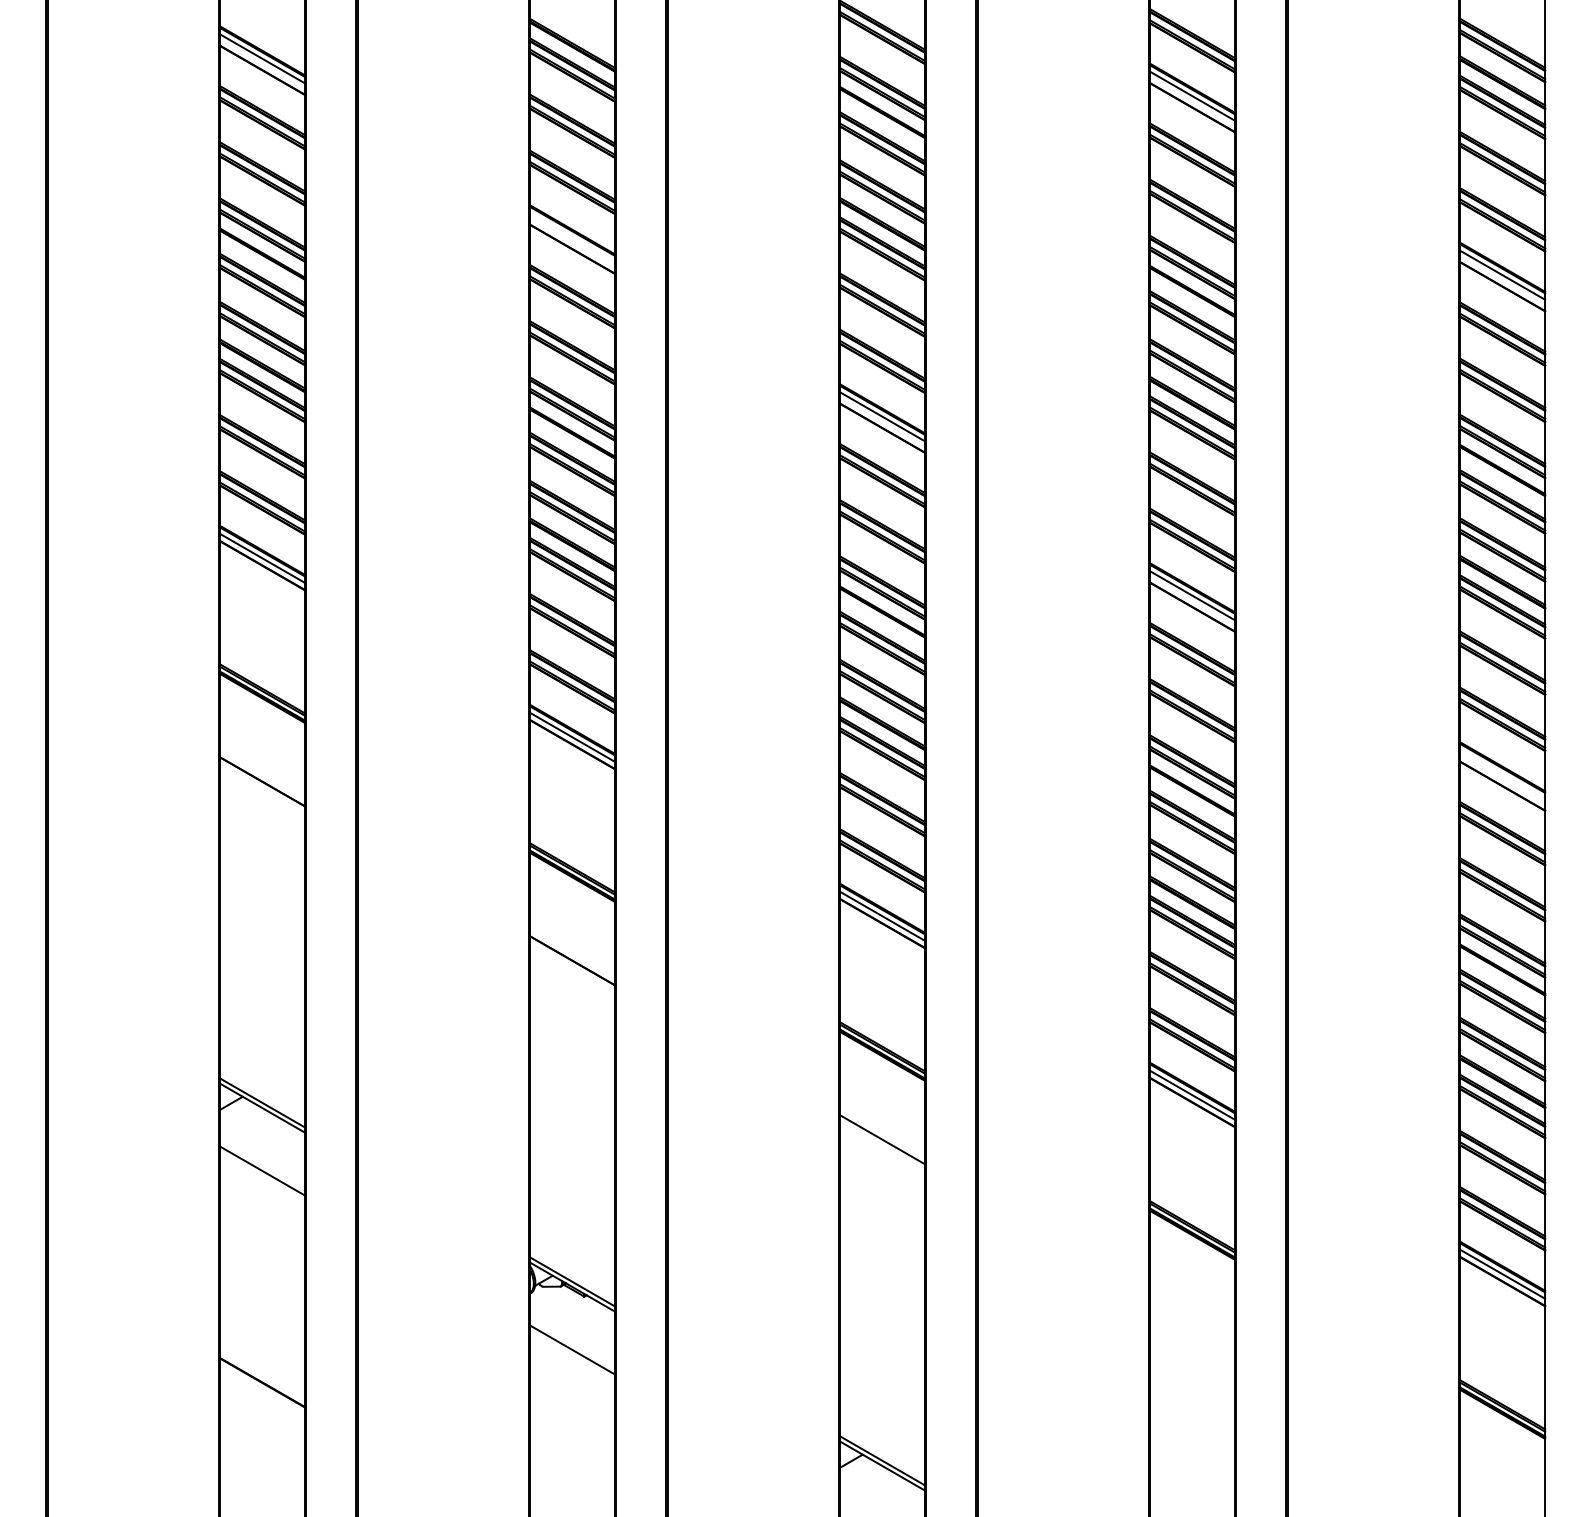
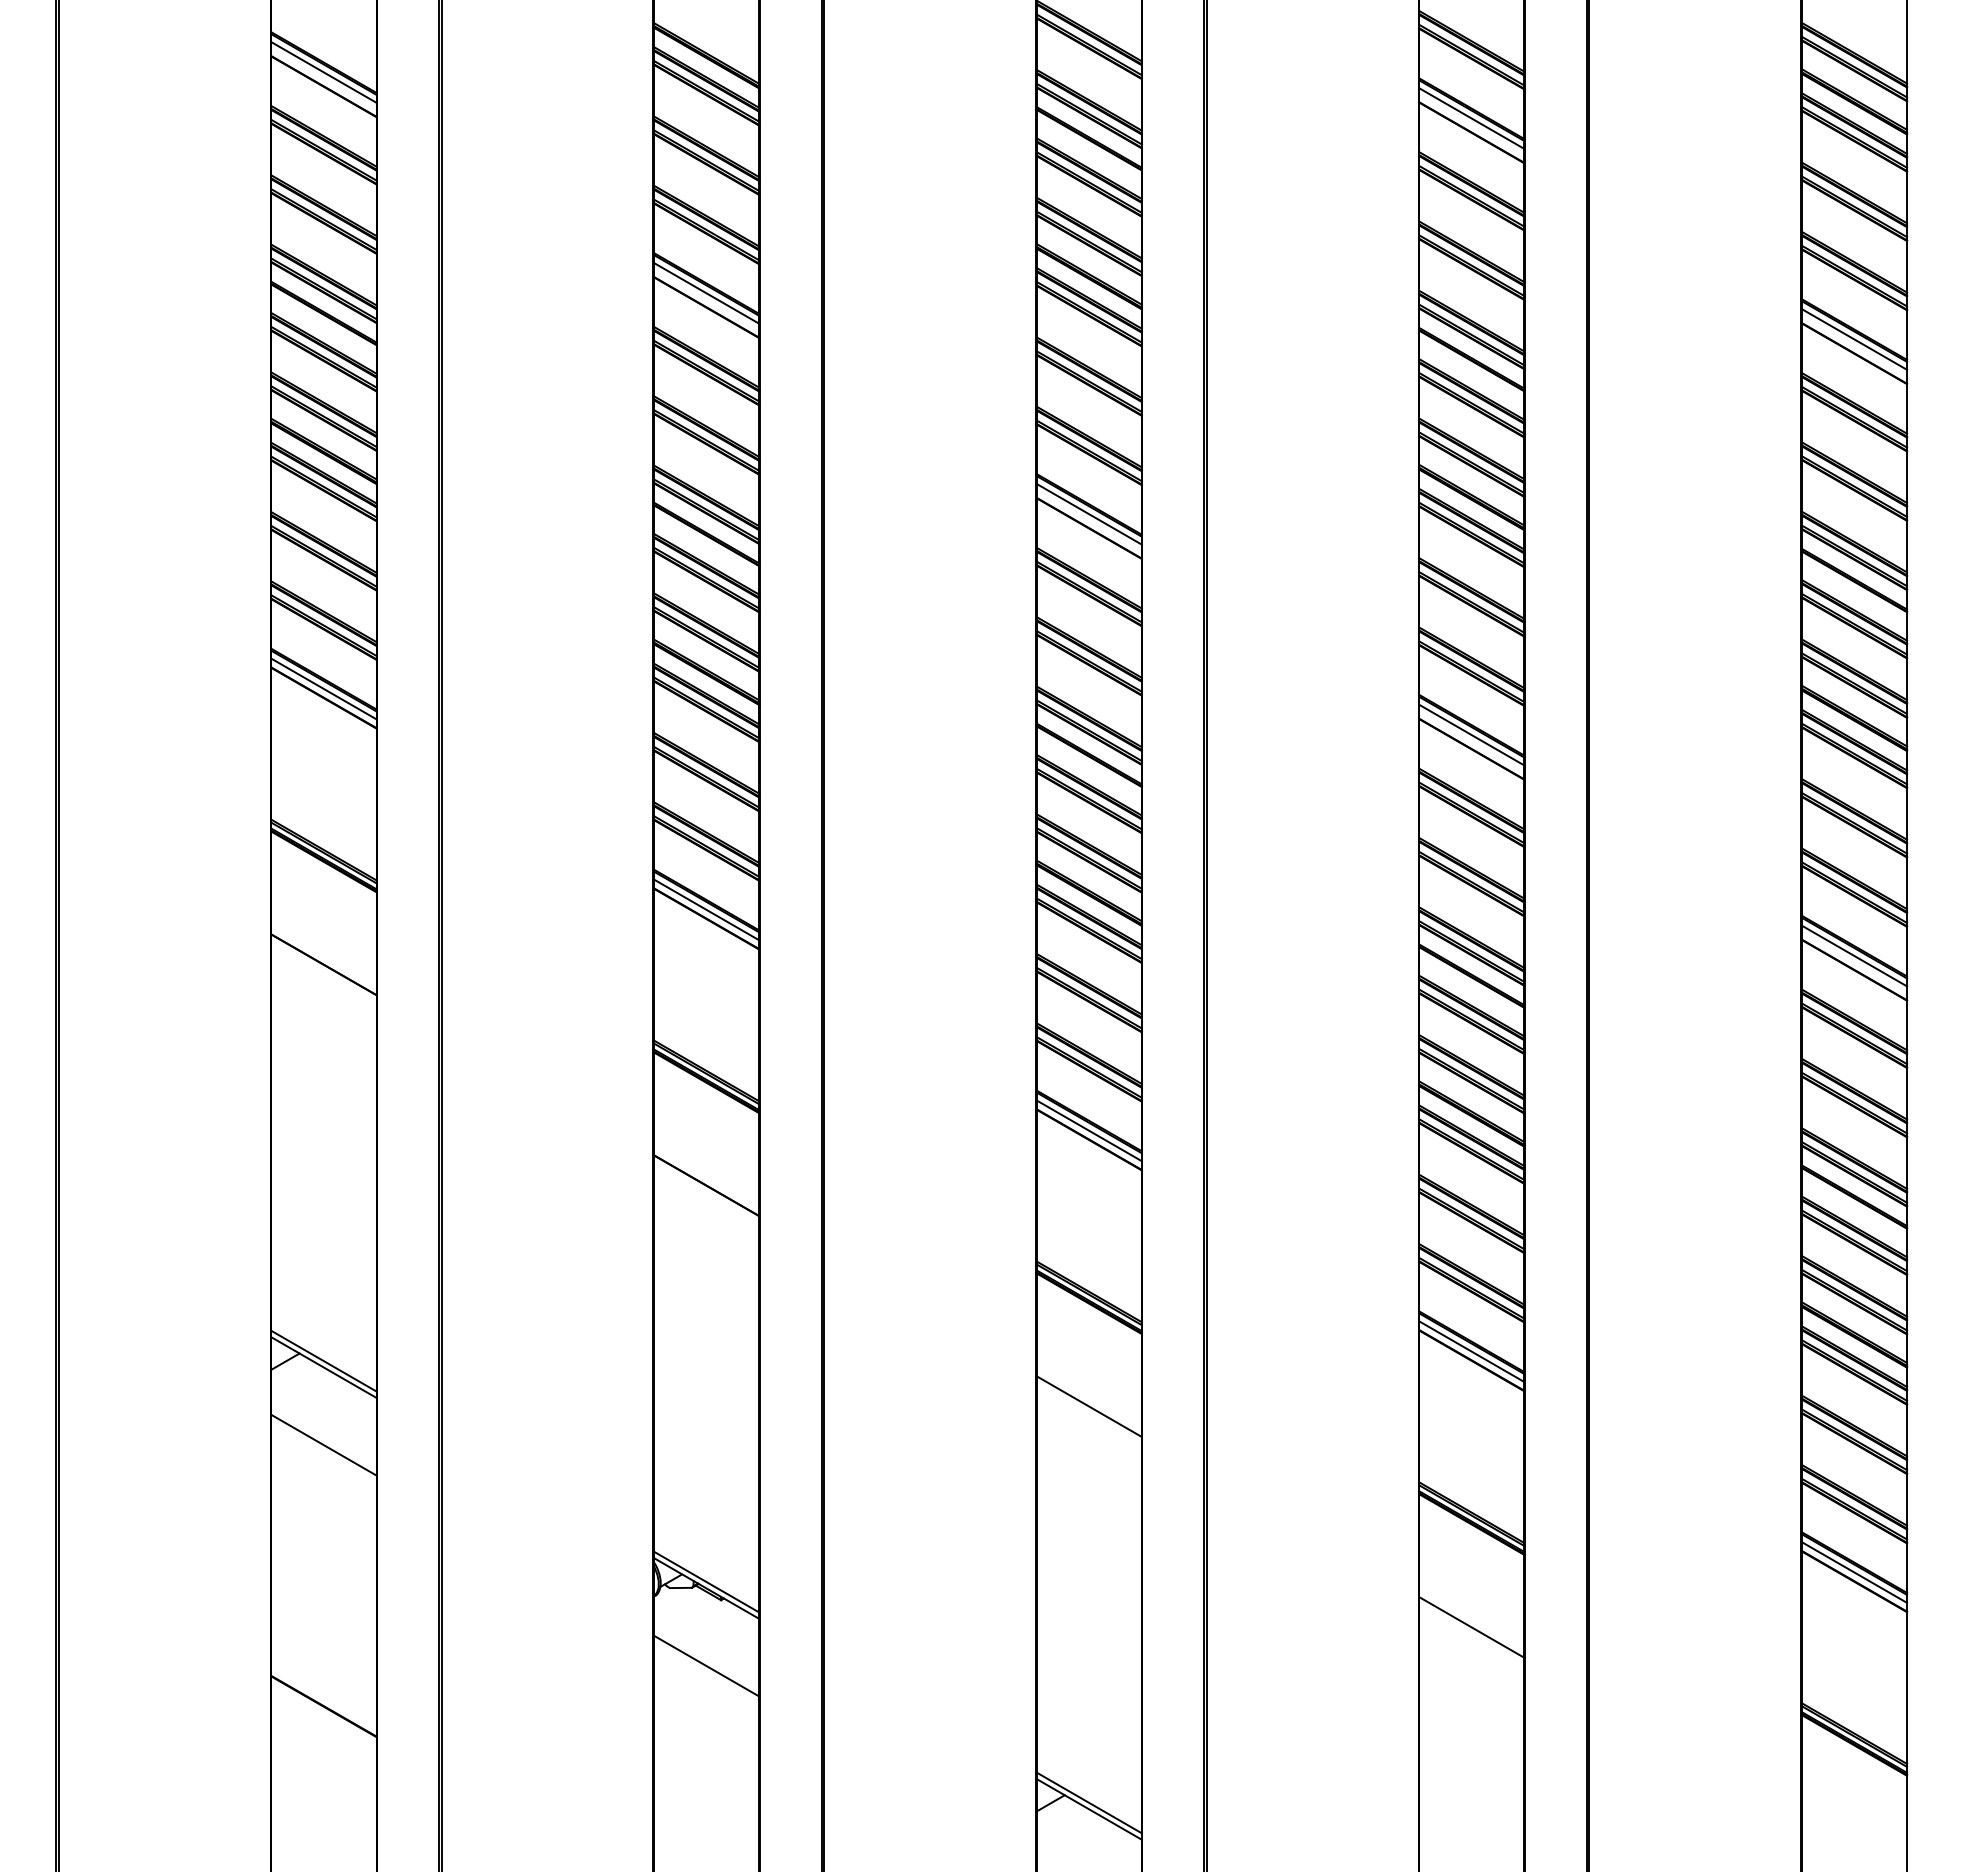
line: (572, 237) -> (706, 292), added
line: (1502, 774) -> (1854, 955), added
line: (1192, 1318) -> (1471, 1627), added

